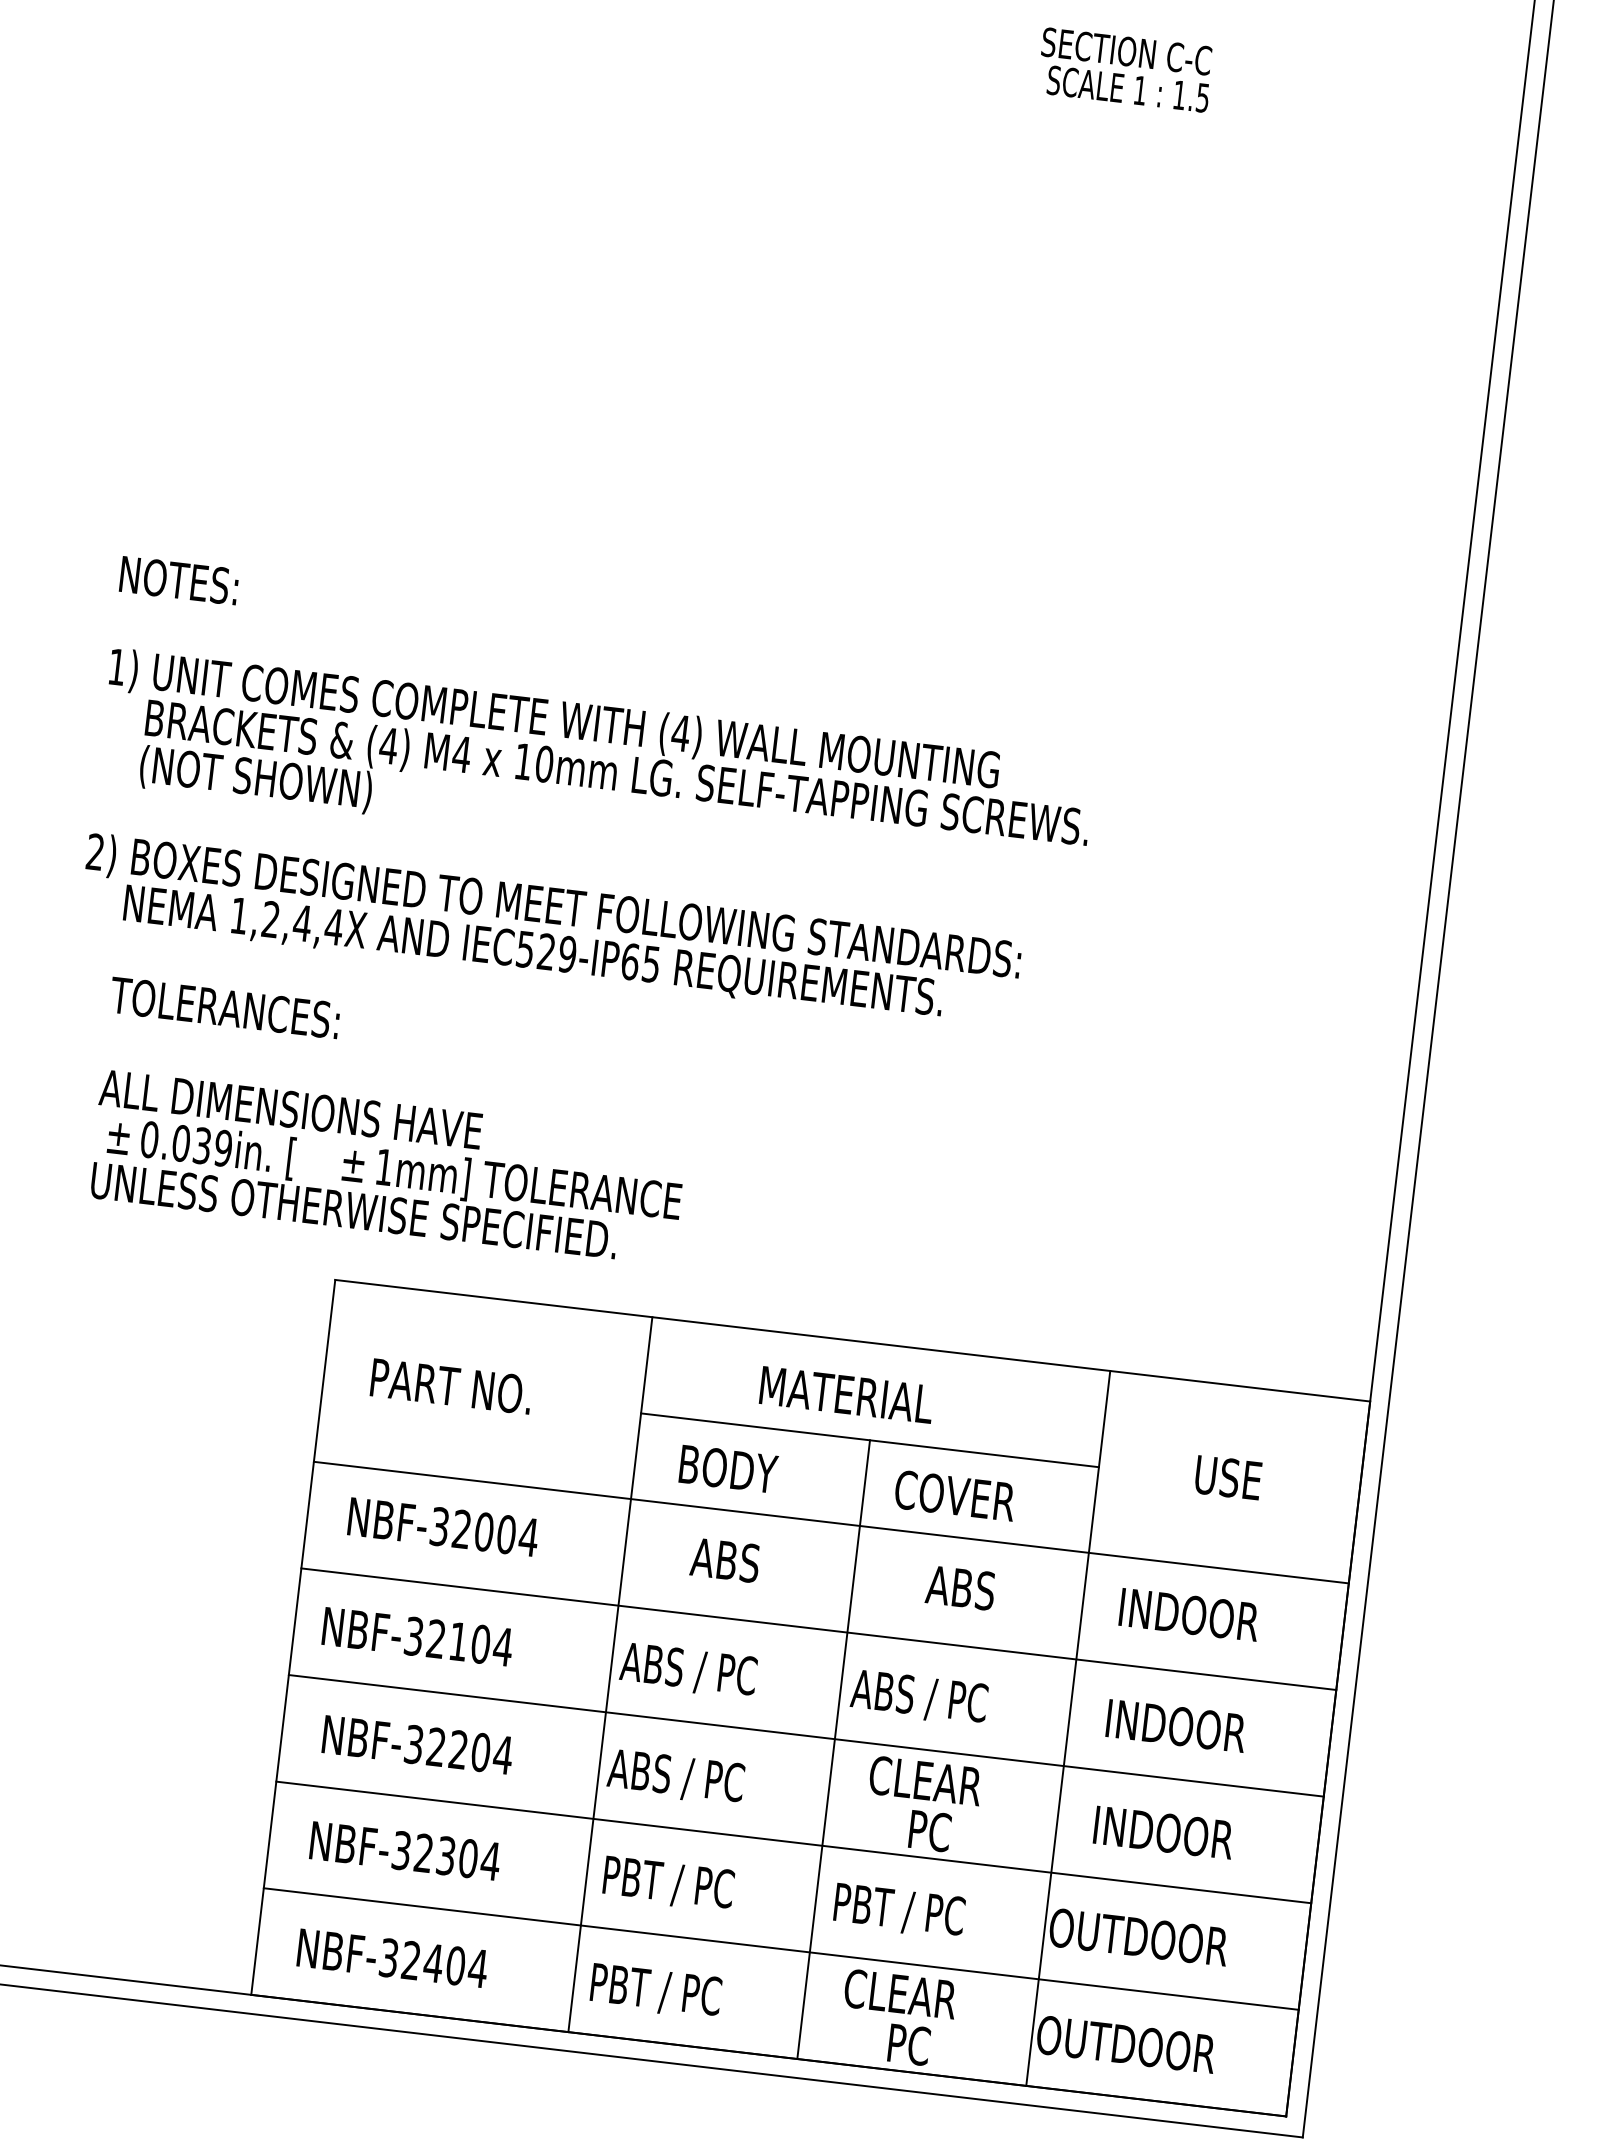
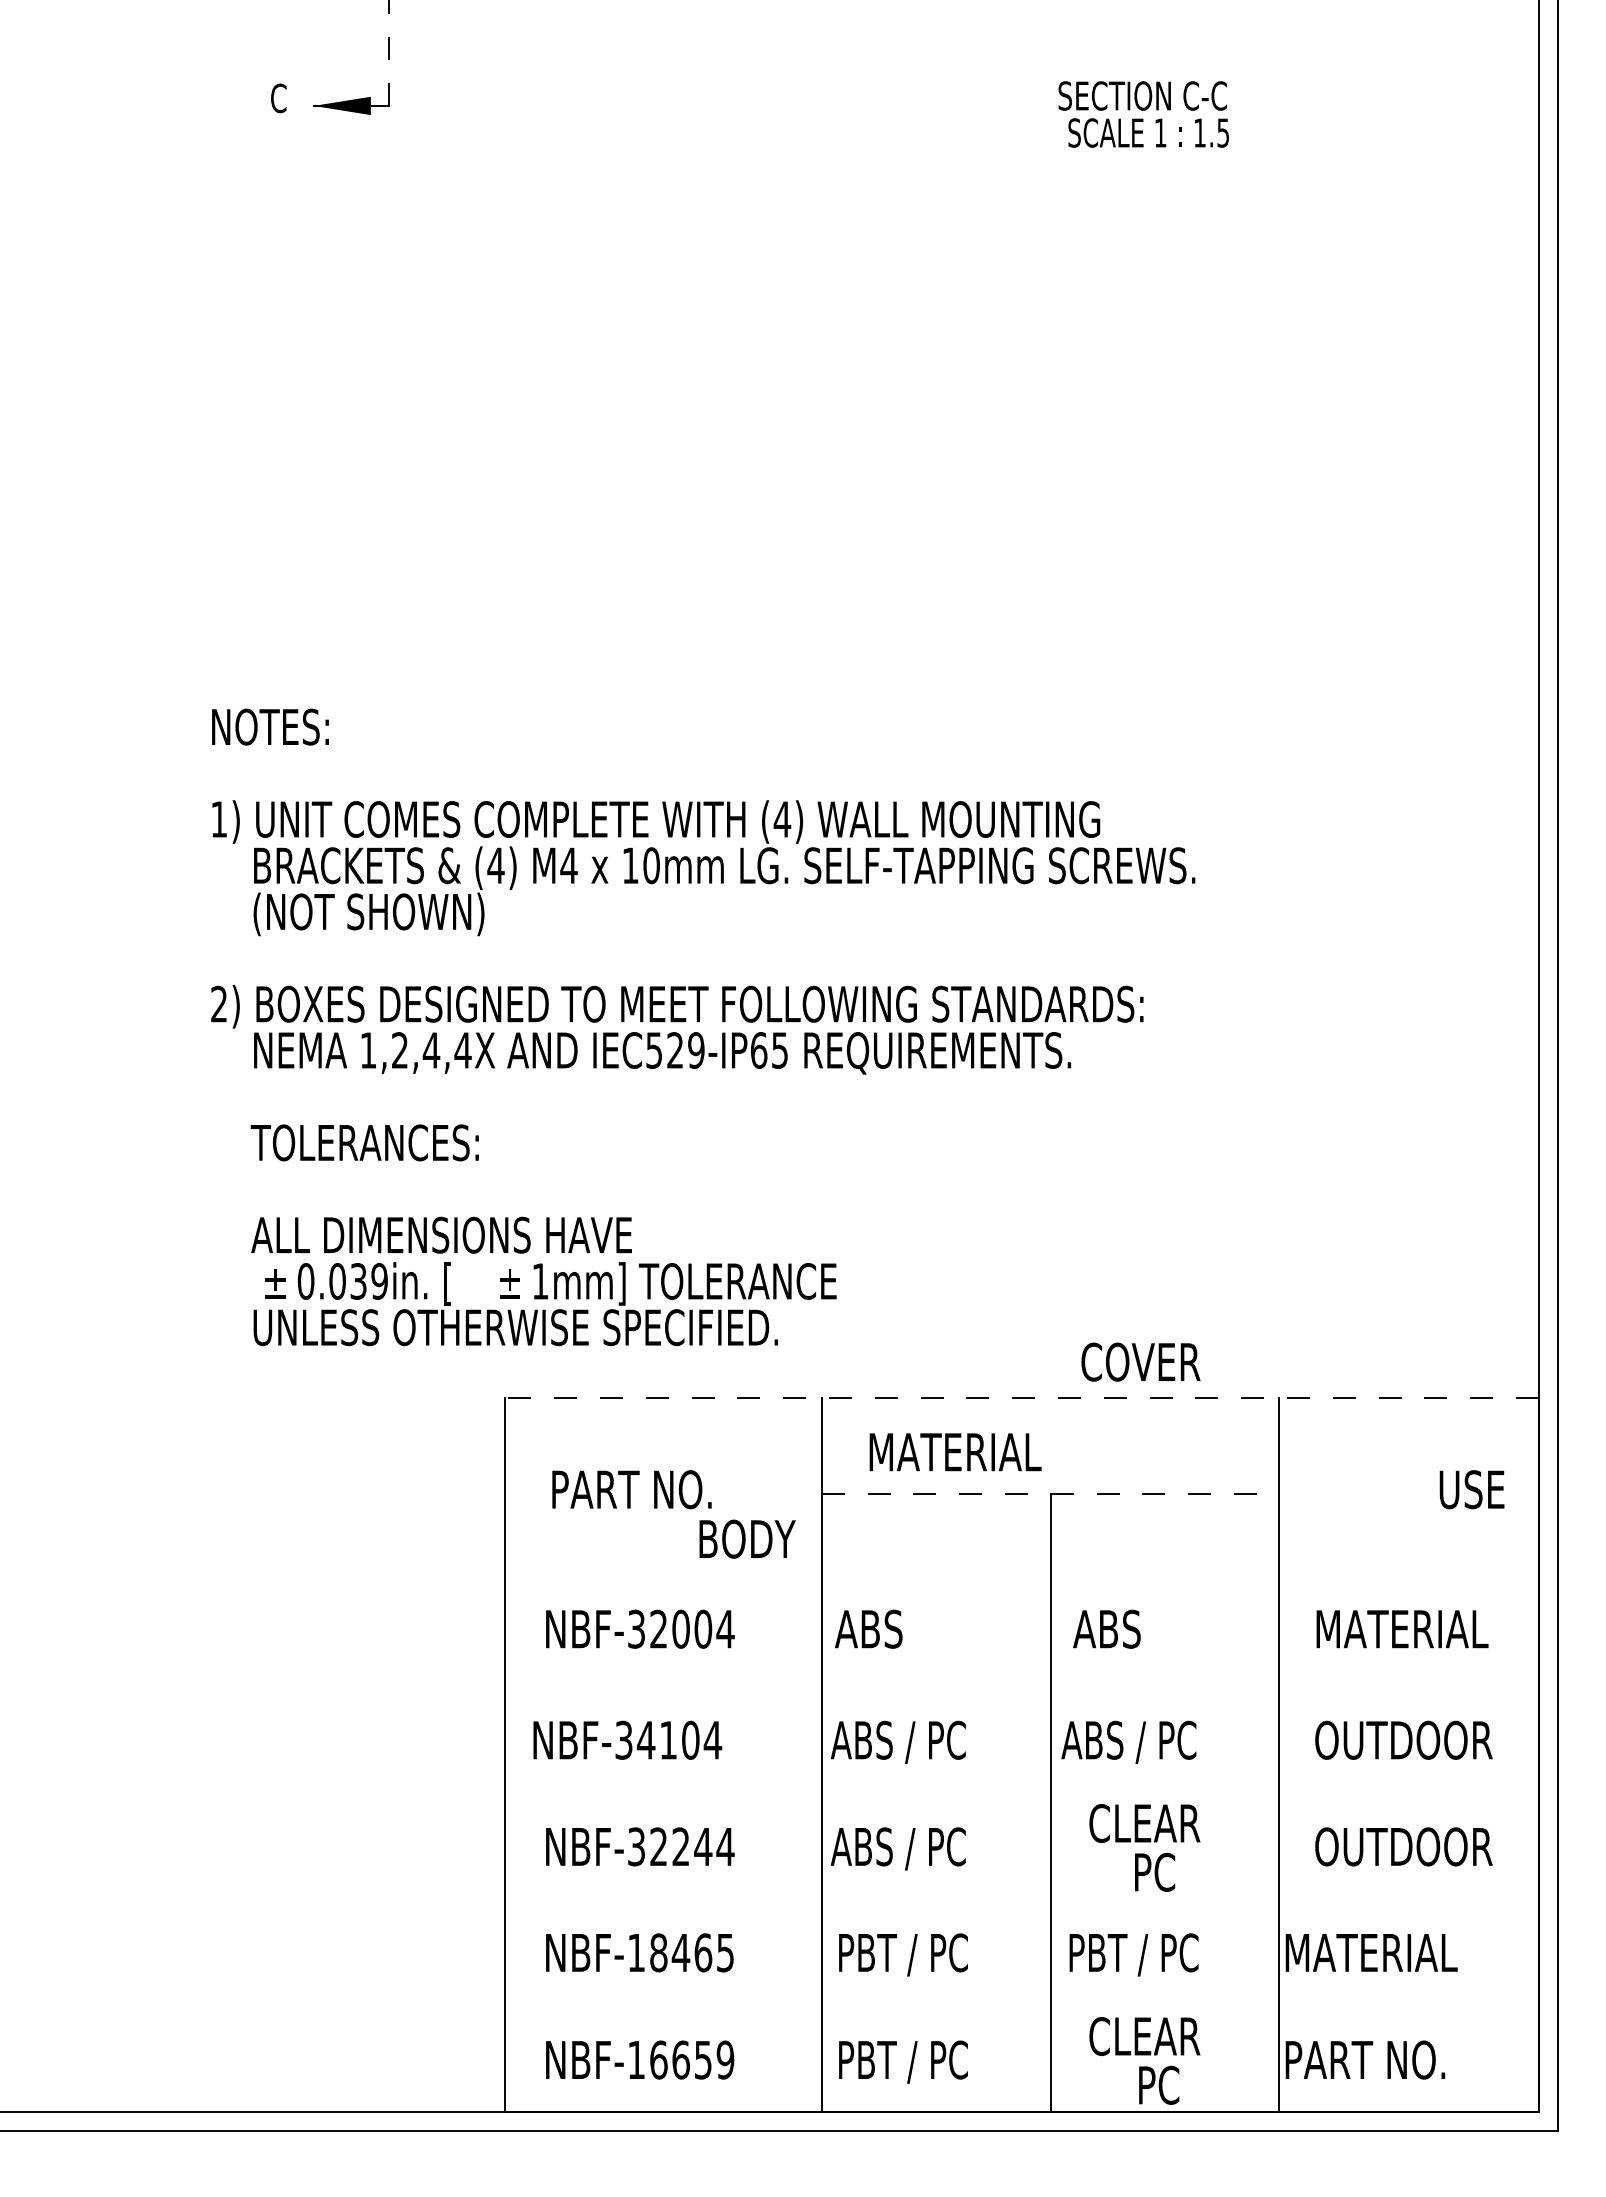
line: (853, 1341) -> (1022, 1398), solid -> dashed
text: (846, 1395) -> (955, 1452), moved
line: (869, 1440) -> (1050, 1494), solid -> dashed
text: (728, 1468) -> (747, 1538), moved
text: (1227, 1477) -> (1471, 1489), moved
text: (954, 1495) -> (1140, 1361), moved
line: (830, 1522) -> (1021, 1579), removed
text: (725, 1559) -> (868, 1628), moved
text: (960, 1587) -> (1106, 1628), moved
text: (1208, 1616) -> (1404, 1628), INDOOR -> MATERIAL
line: (818, 1629) -> (1021, 1686), removed
text: (436, 1638) -> (646, 1739), NBF-32104 -> NBF-34104
text: (1194, 1727) -> (1403, 1739), INDOOR -> OUTDOOR
line: (805, 1735) -> (1021, 1792), removed
text: (481, 1752) -> (703, 1846), NBF-32204 -> NBF-32244
text: (1181, 1834) -> (1403, 1846), INDOOR -> OUTDOOR
line: (793, 1842) -> (1021, 1899), removed
text: (446, 1855) -> (681, 1952), NBF-32304 -> NBF-18465
text: (1138, 1936) -> (1372, 1952), OUTDOOR -> MATERIAL
line: (780, 1948) -> (1021, 2005), removed
text: (434, 1962) -> (681, 2059), NBF-32404 -> NBF-16659
text: (1125, 2044) -> (1372, 2059), OUTDOOR -> PART NO.

